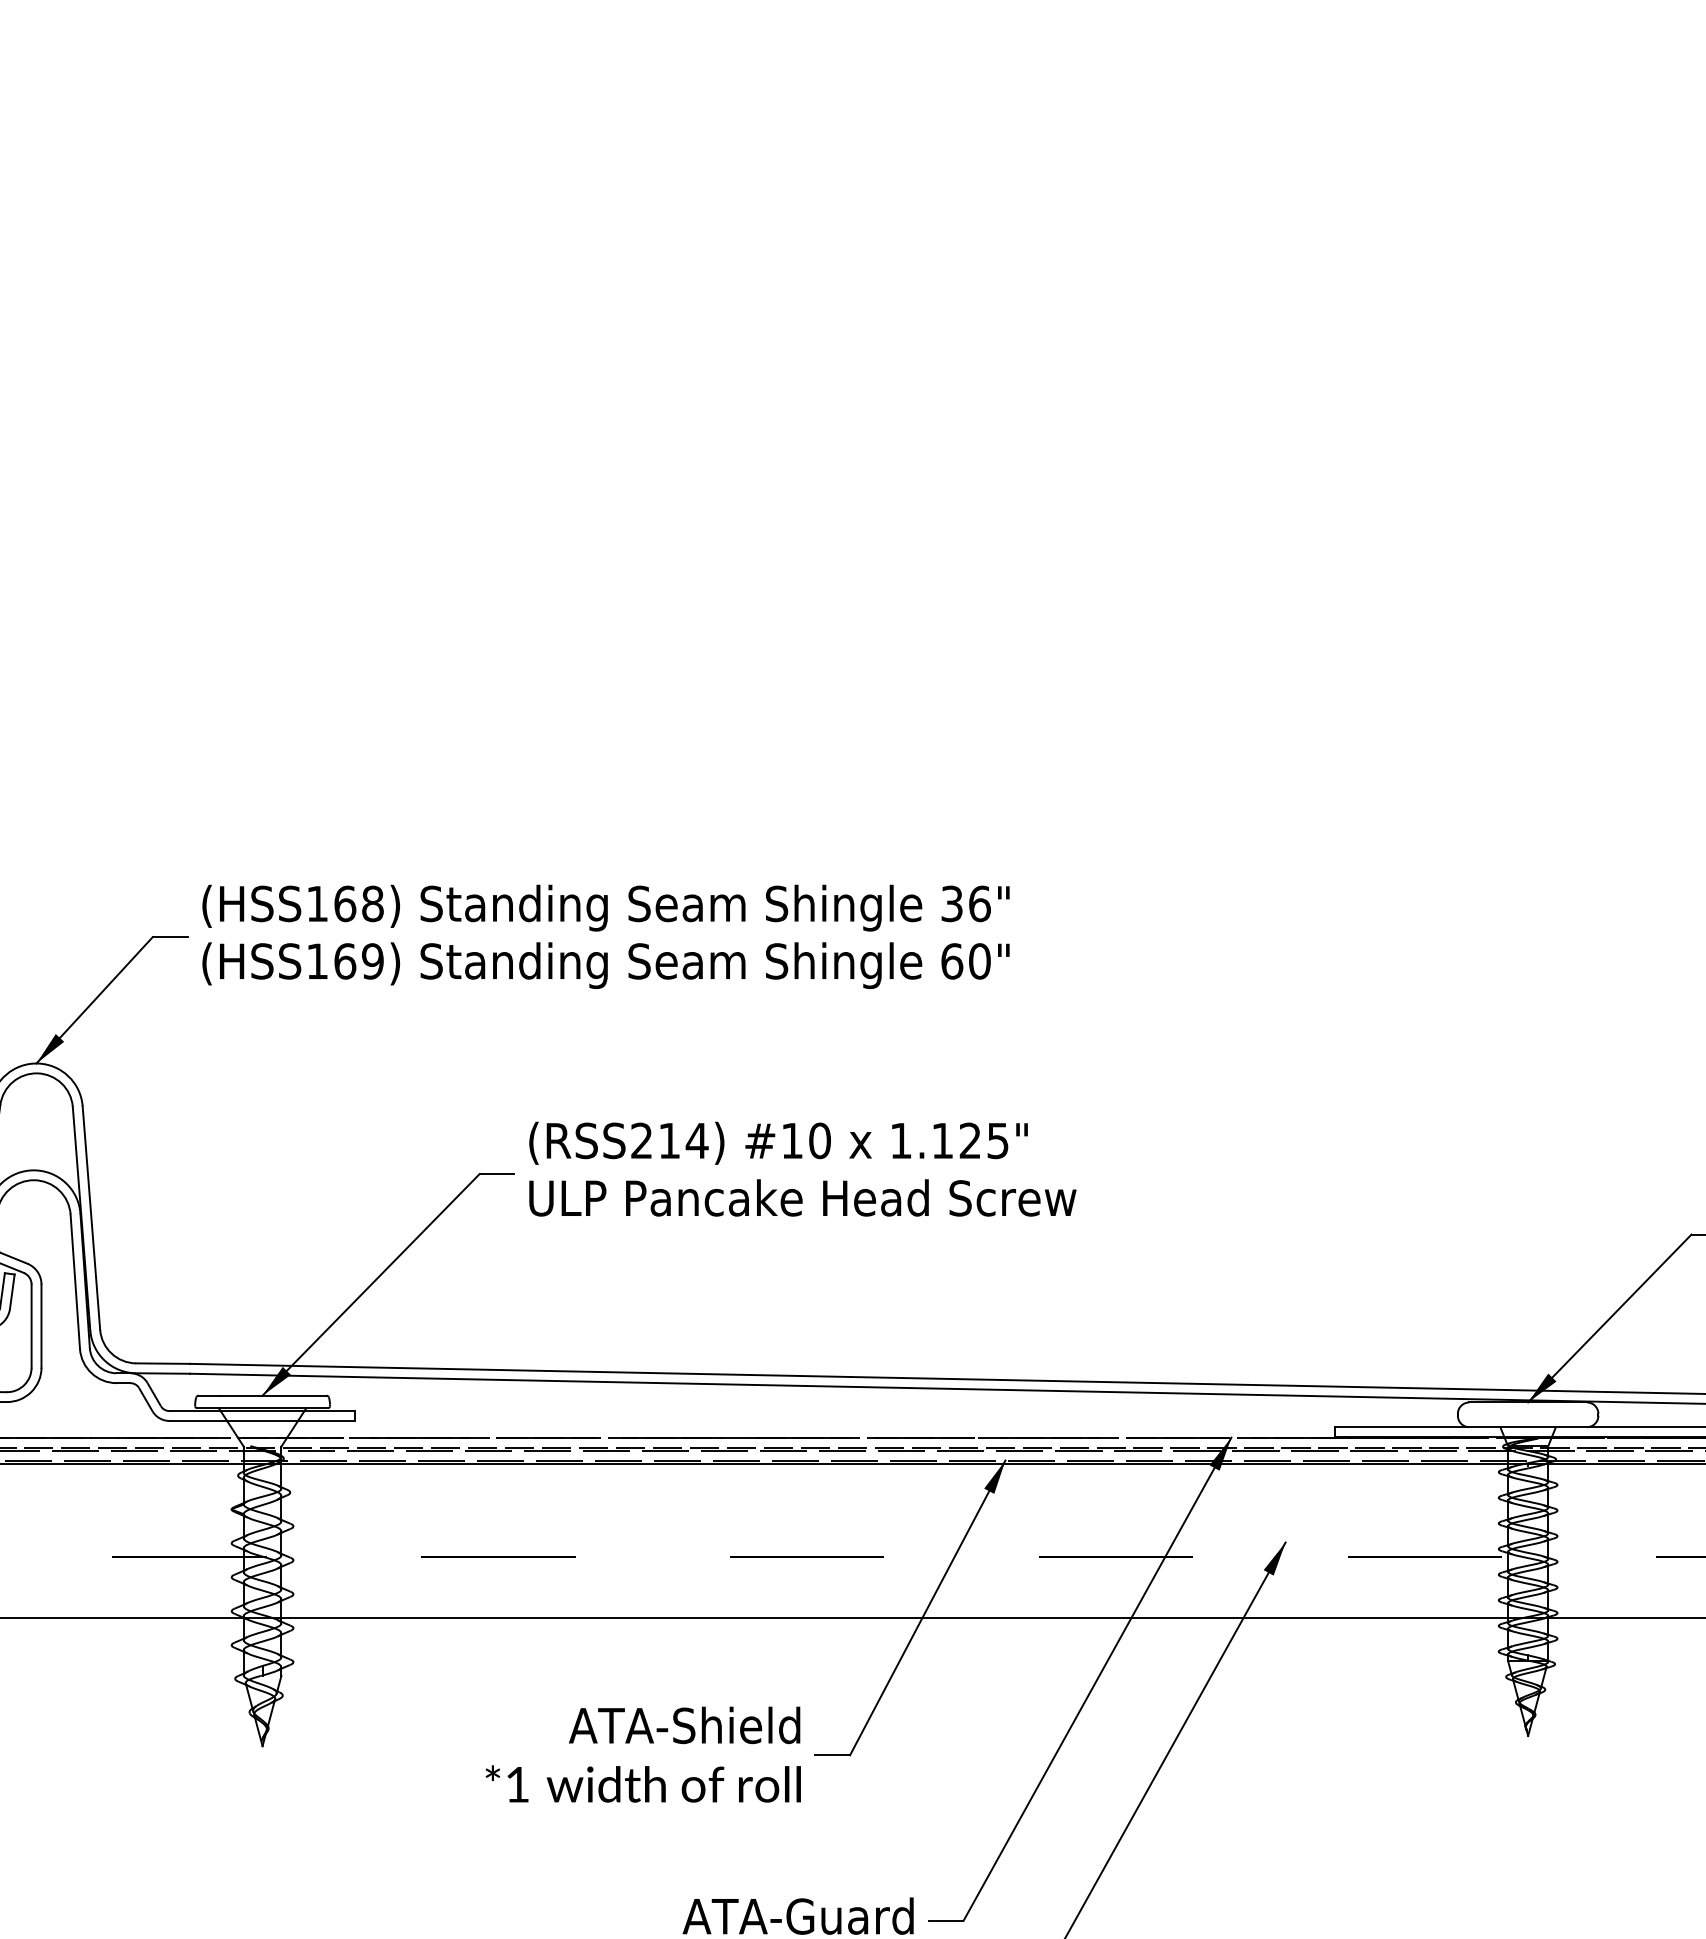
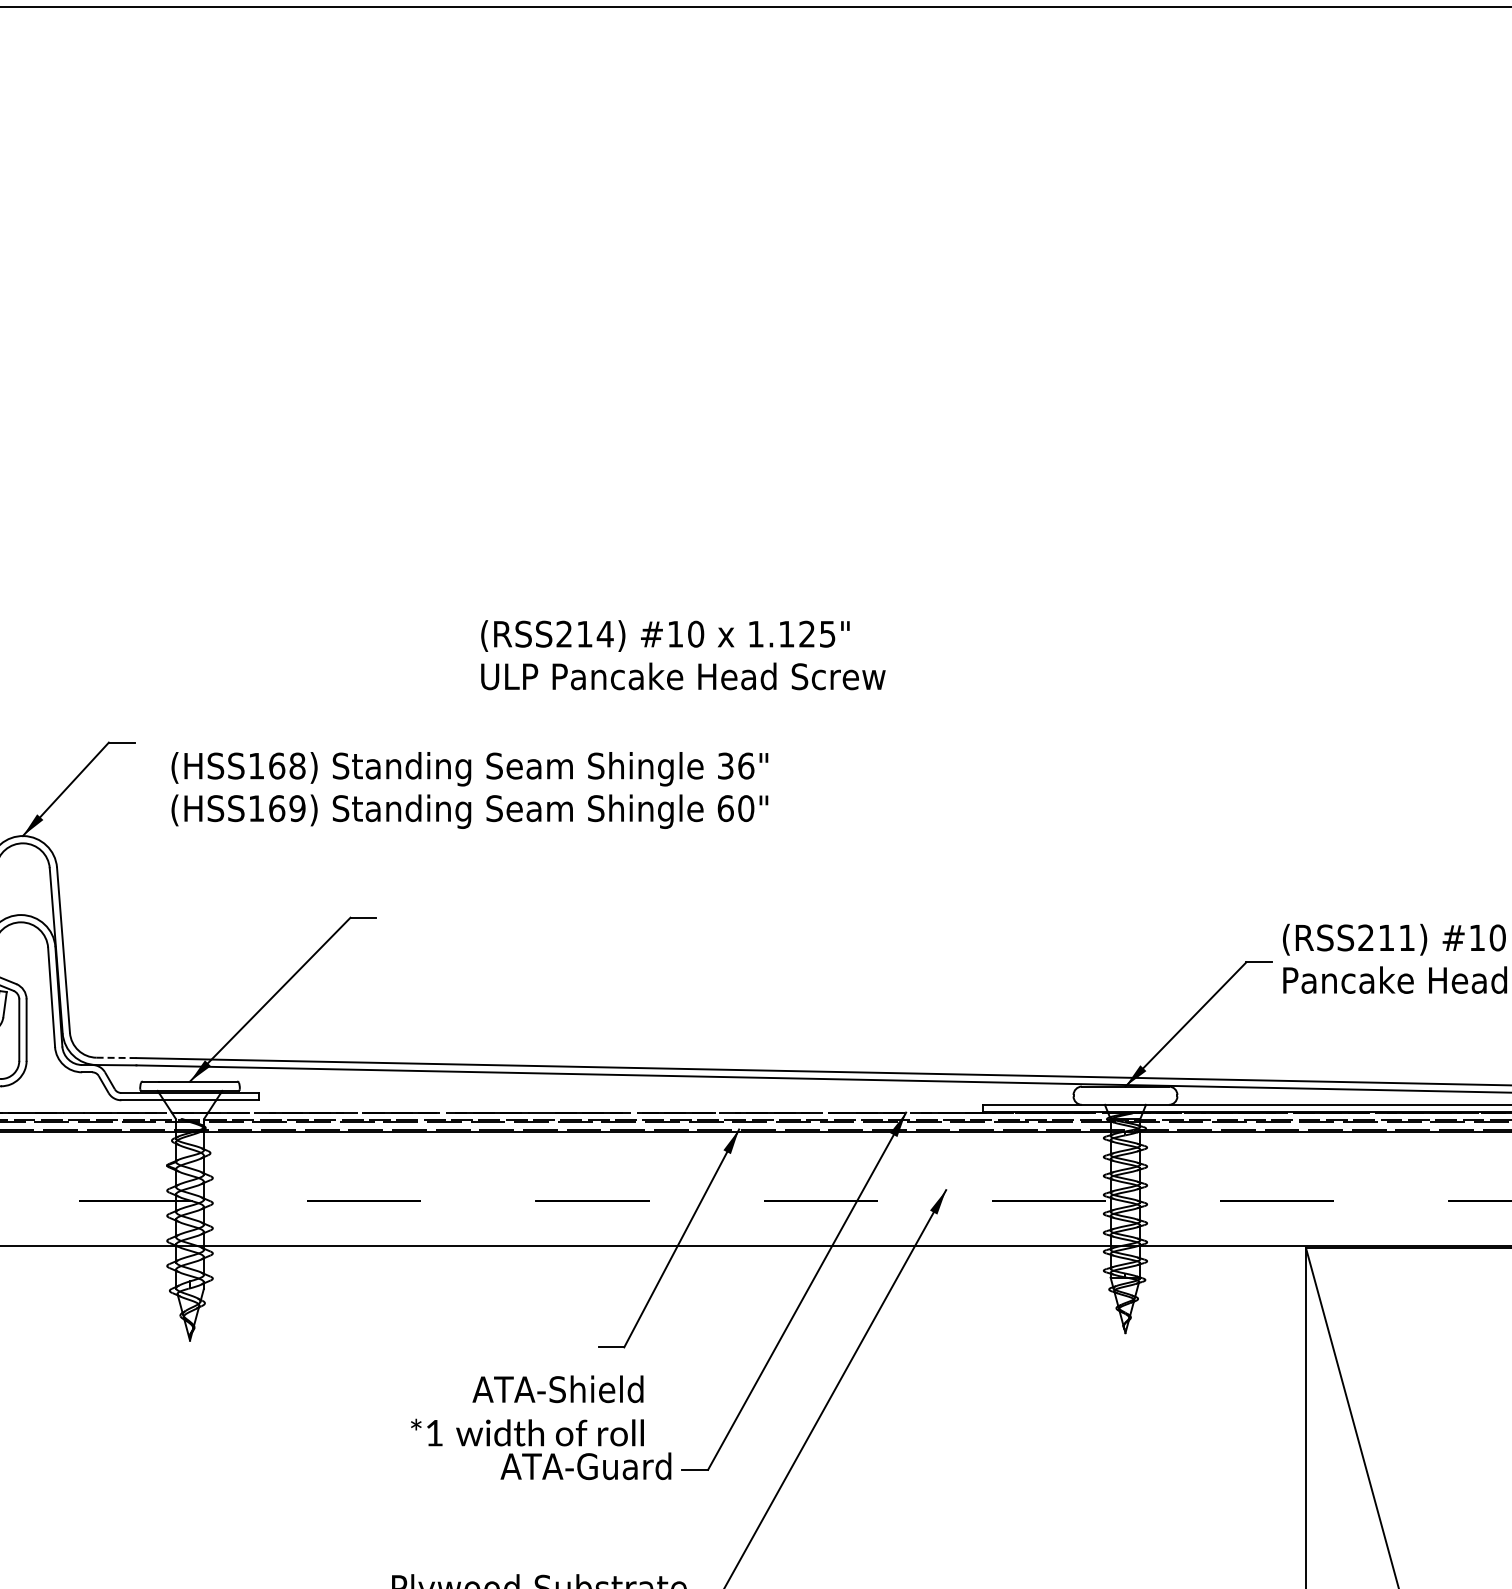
text: (605, 936) -> (469, 790), moved
text: (803, 1169) -> (683, 655), moved
line: (163, 1363) -> (116, 1057), solid -> dashed
text: (643, 1754) -> (527, 1410), moved

